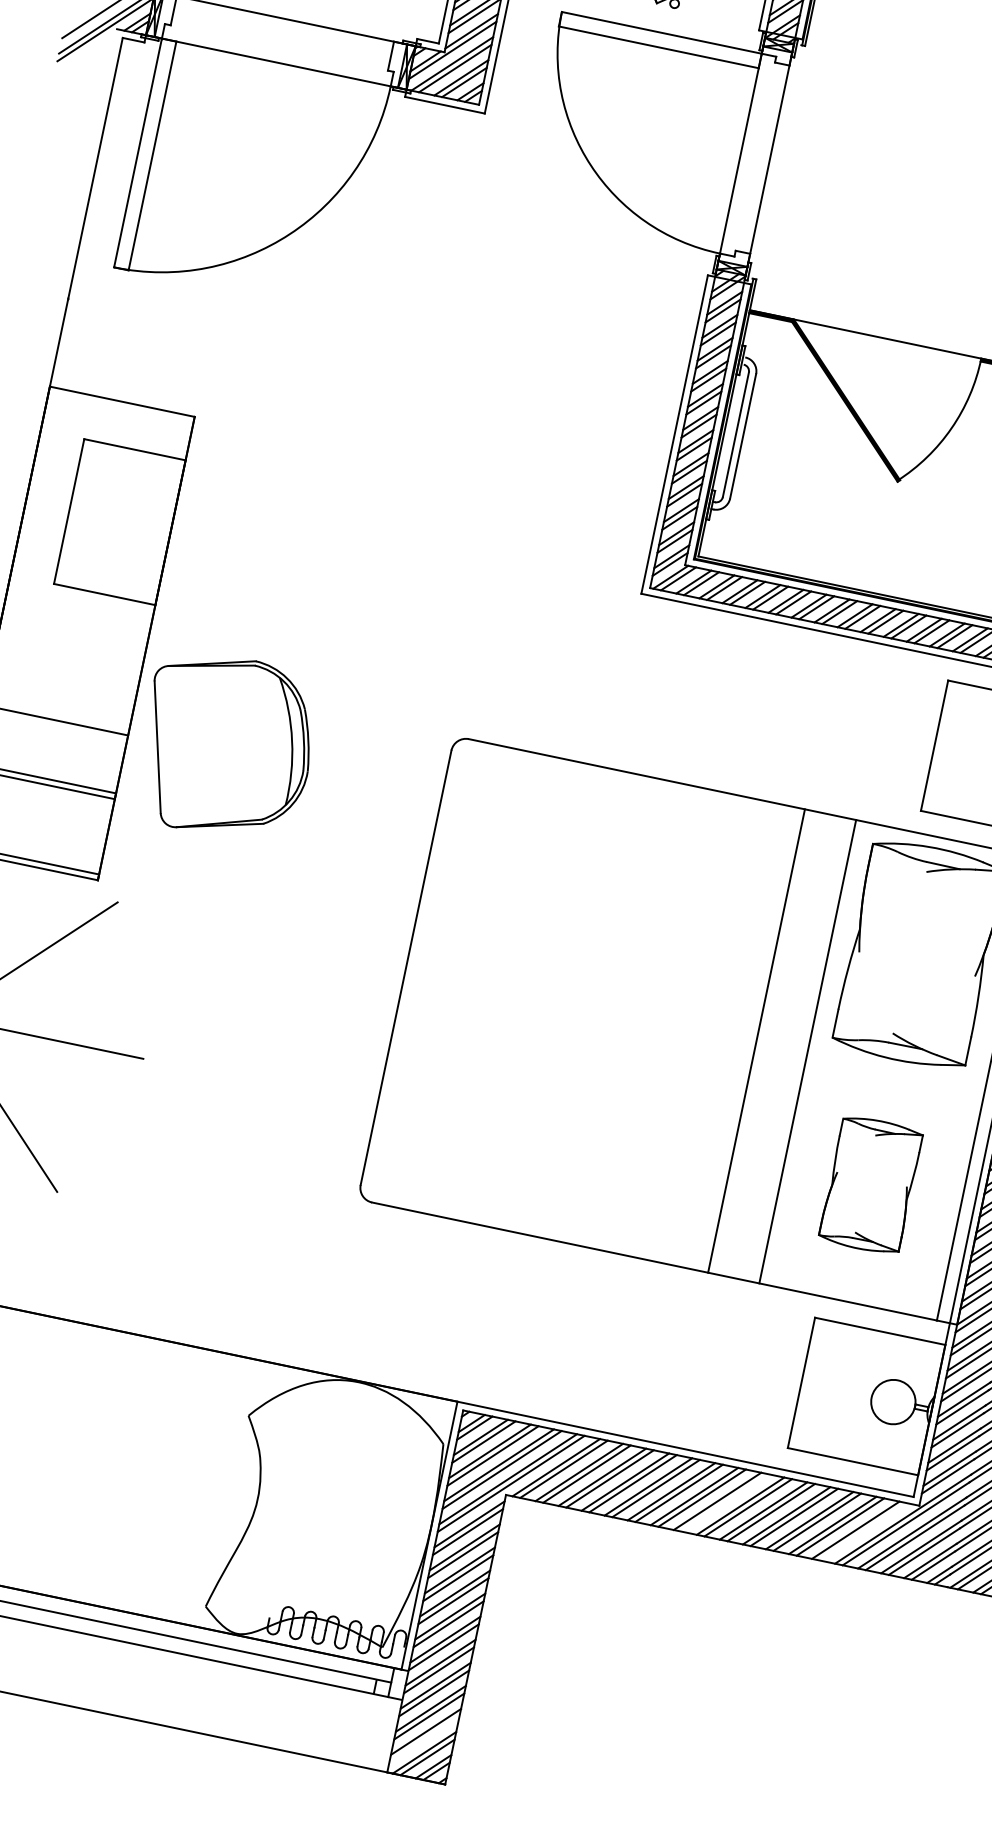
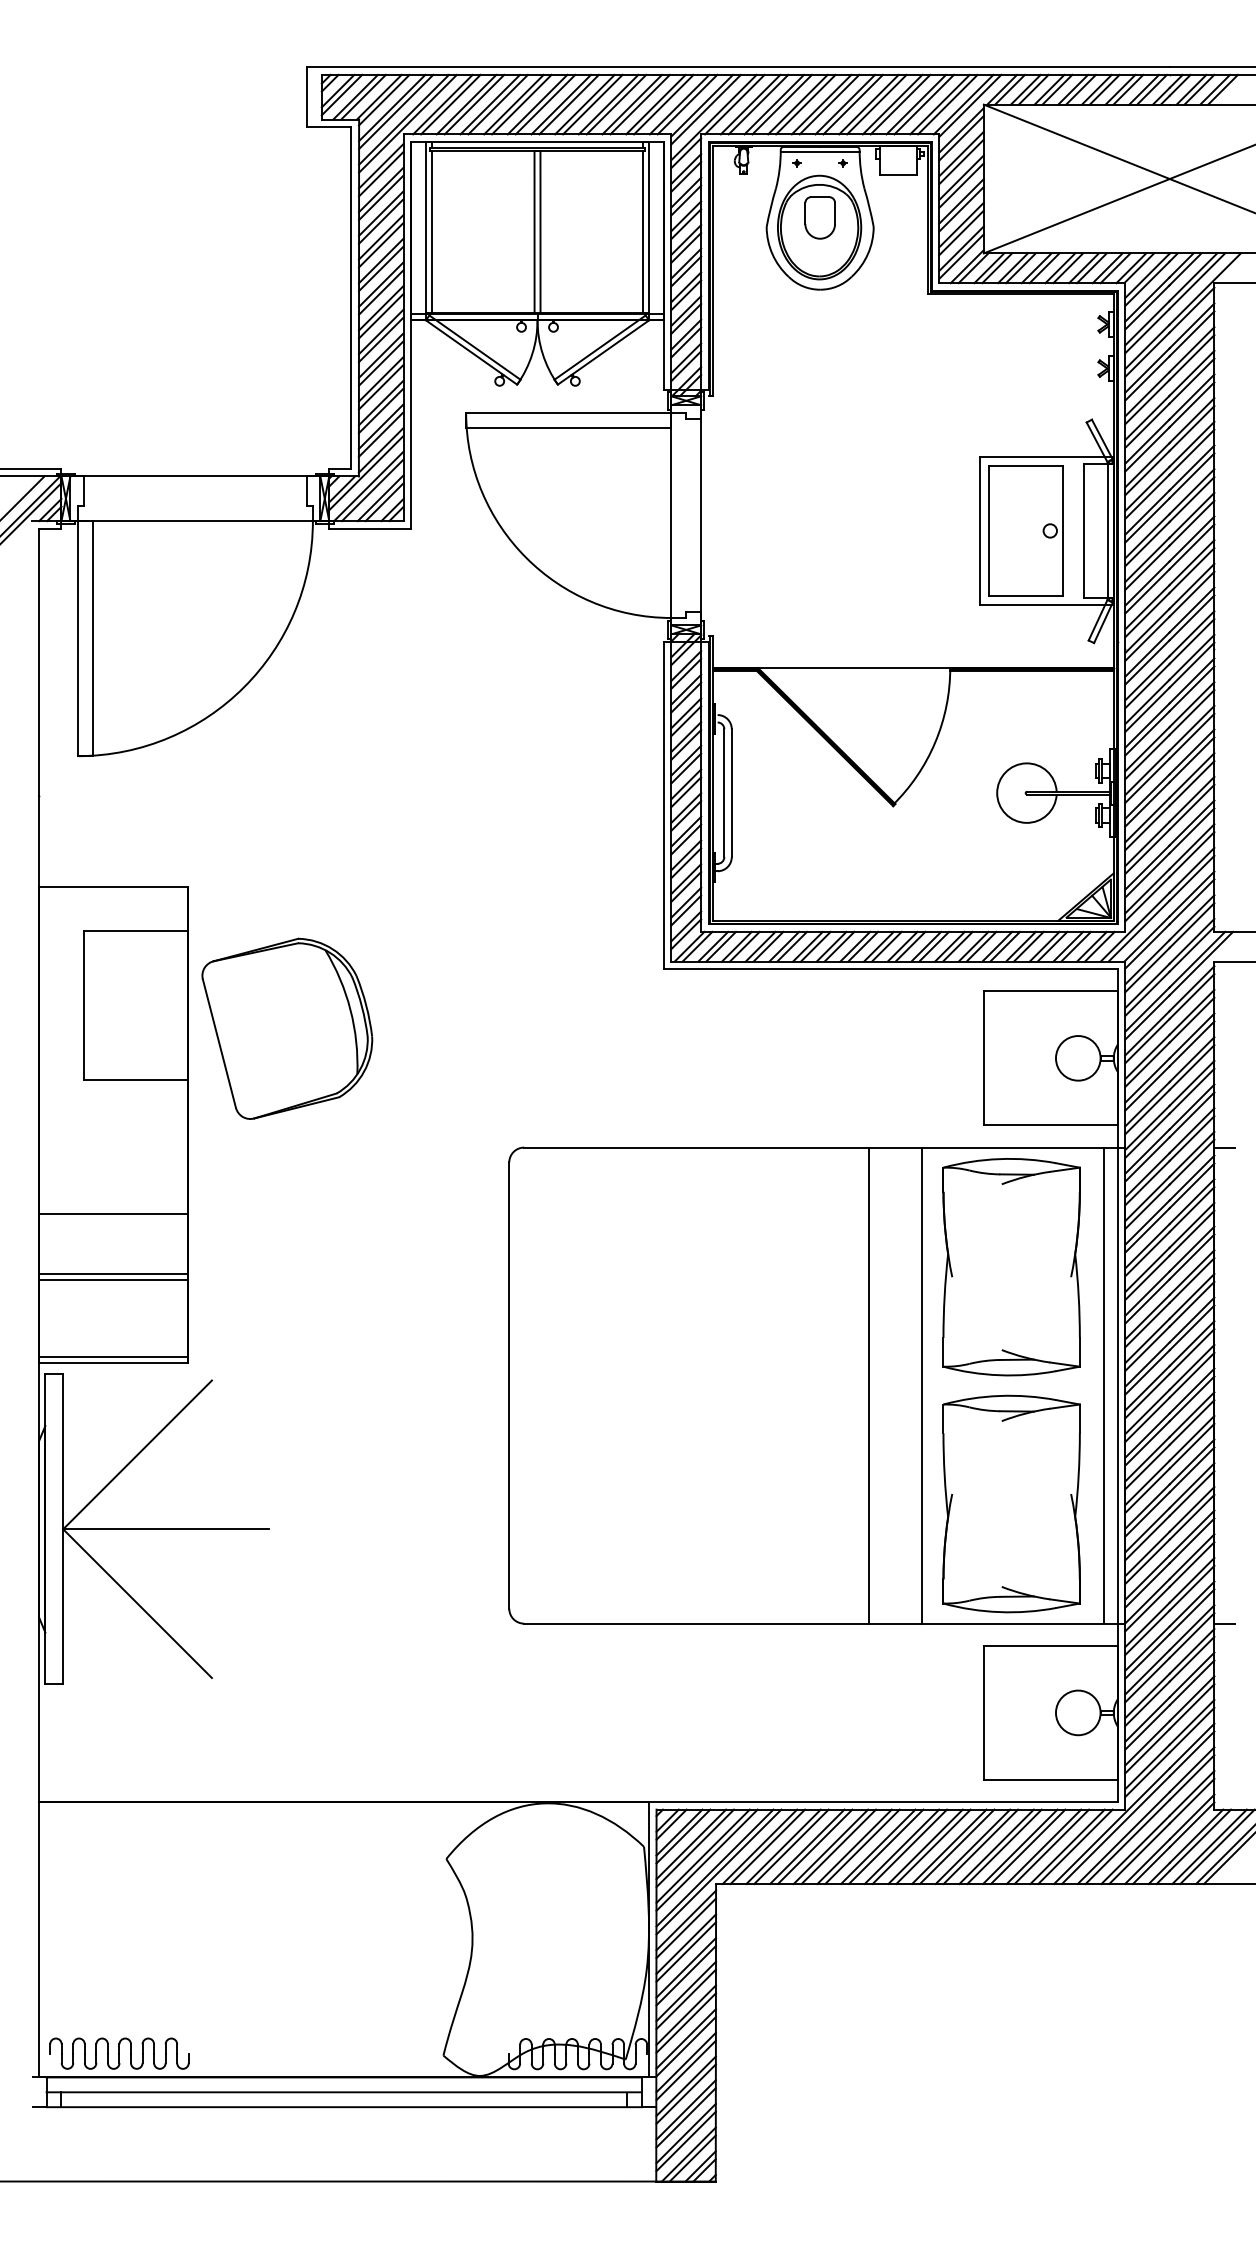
part: (227, 746) -> (287, 1028), moved
part: (870, 1184) -> (1011, 1503), size x1.67
line: (725, 1502) -> (933, 1846), added
line: (863, 1531) -> (1075, 1846), added
line: (423, 1739) -> (685, 2141), added

